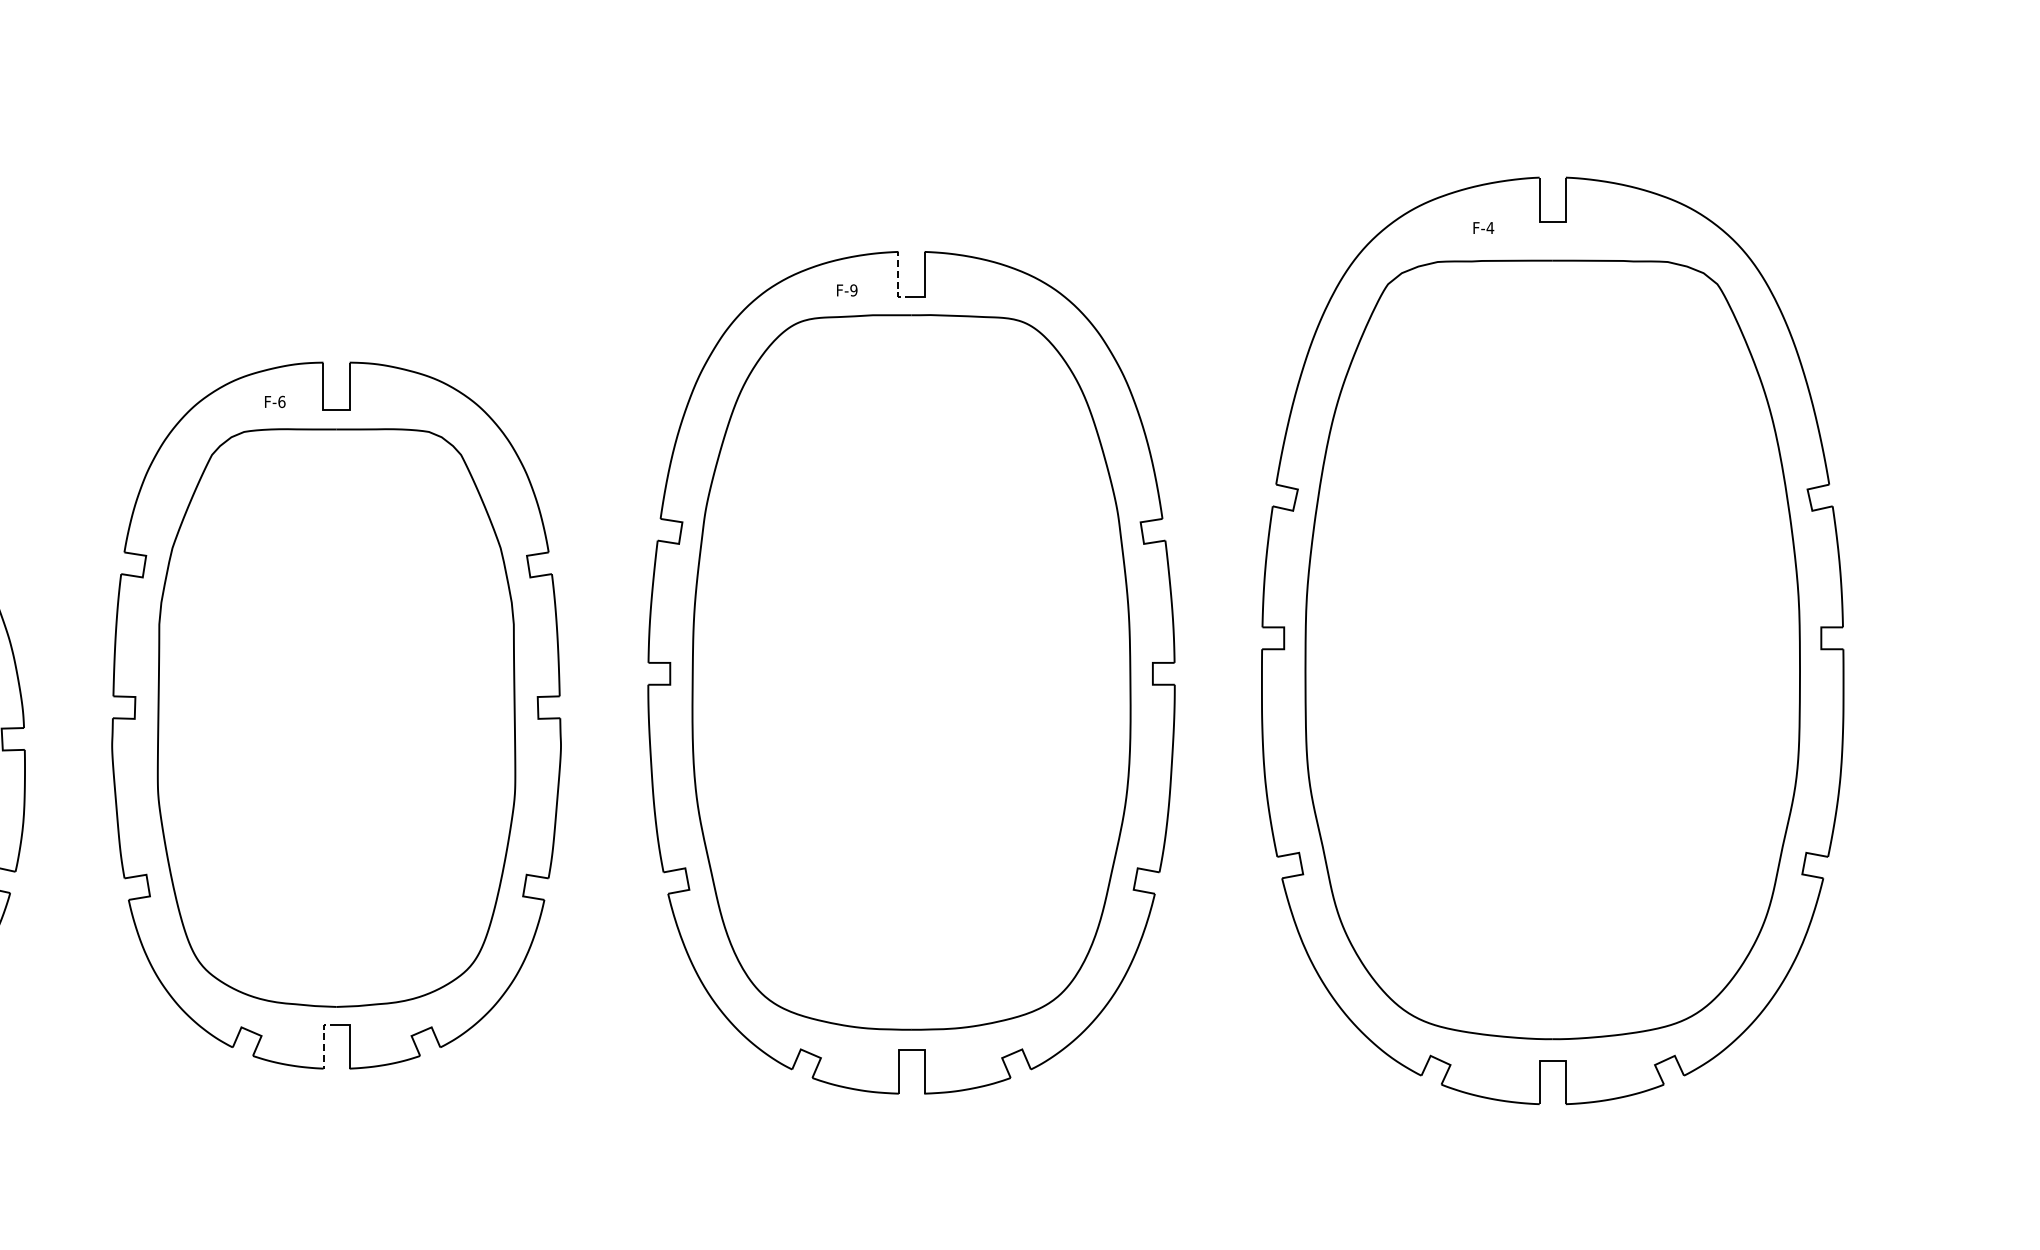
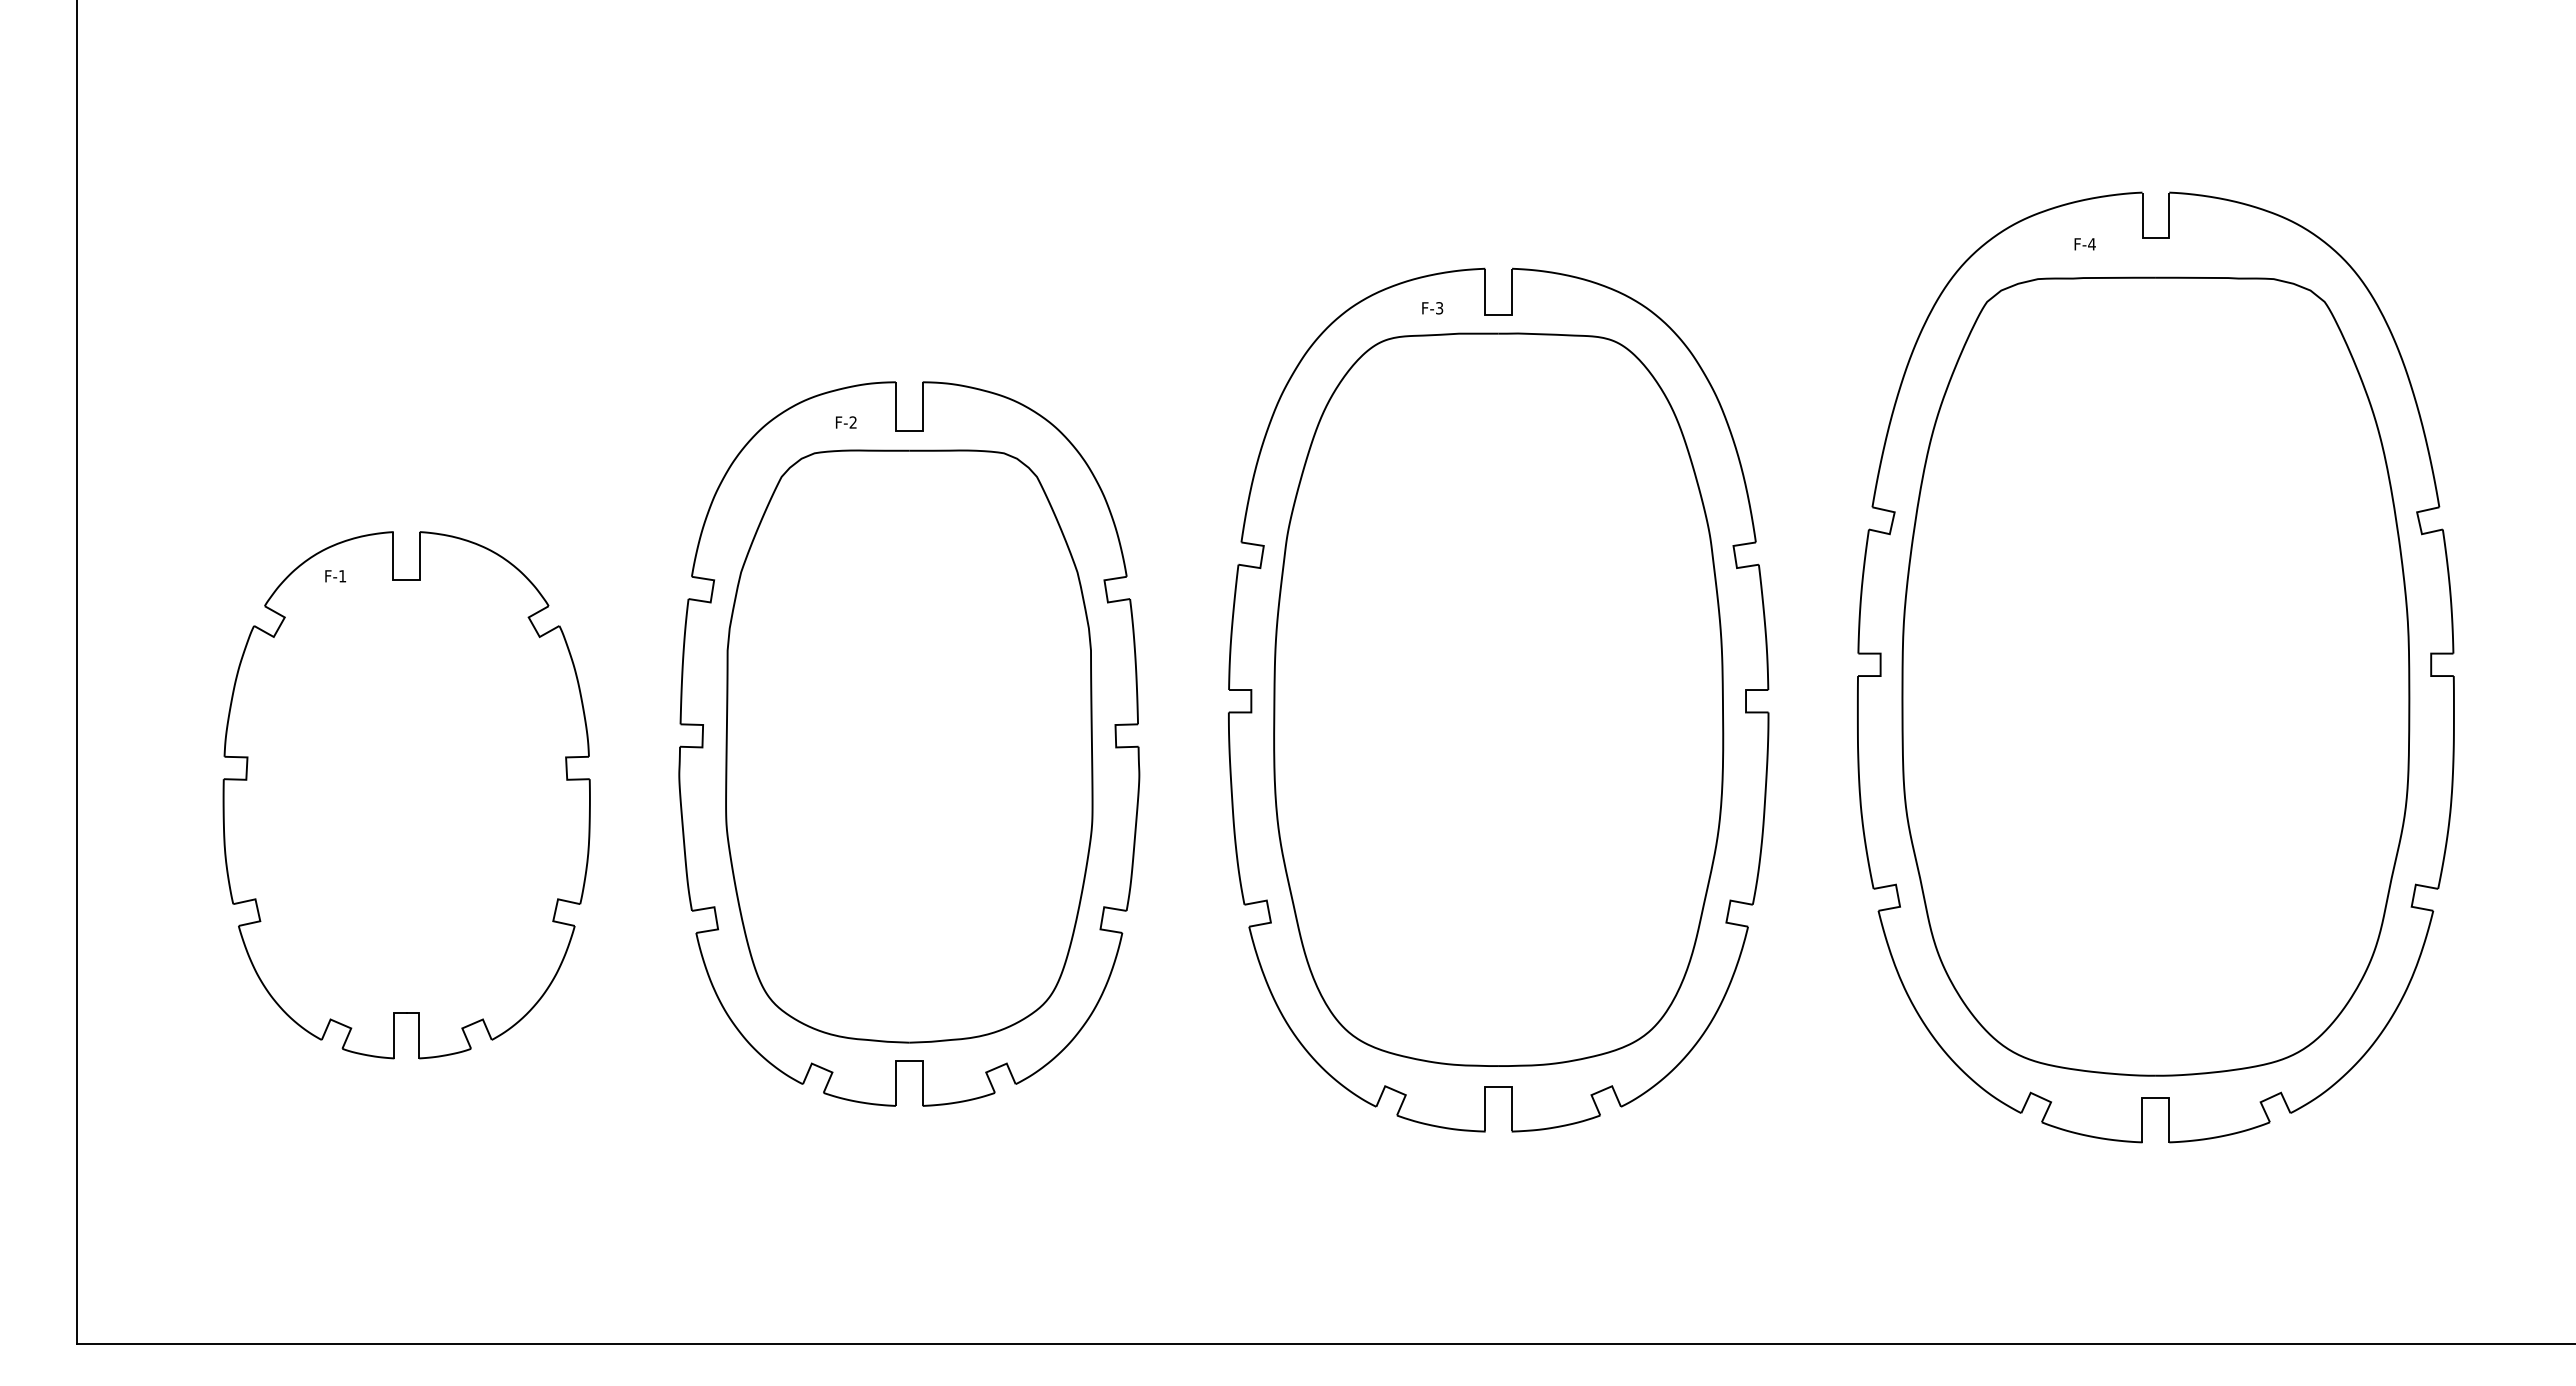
line: (898, 281) -> (1485, 299), dashed -> solid
text: (853, 290) -> (1439, 308), F-9 -> F-3
text: (282, 401) -> (853, 422), F-6 -> F-2
line: (323, 1039) -> (895, 1076), dashed -> solid

